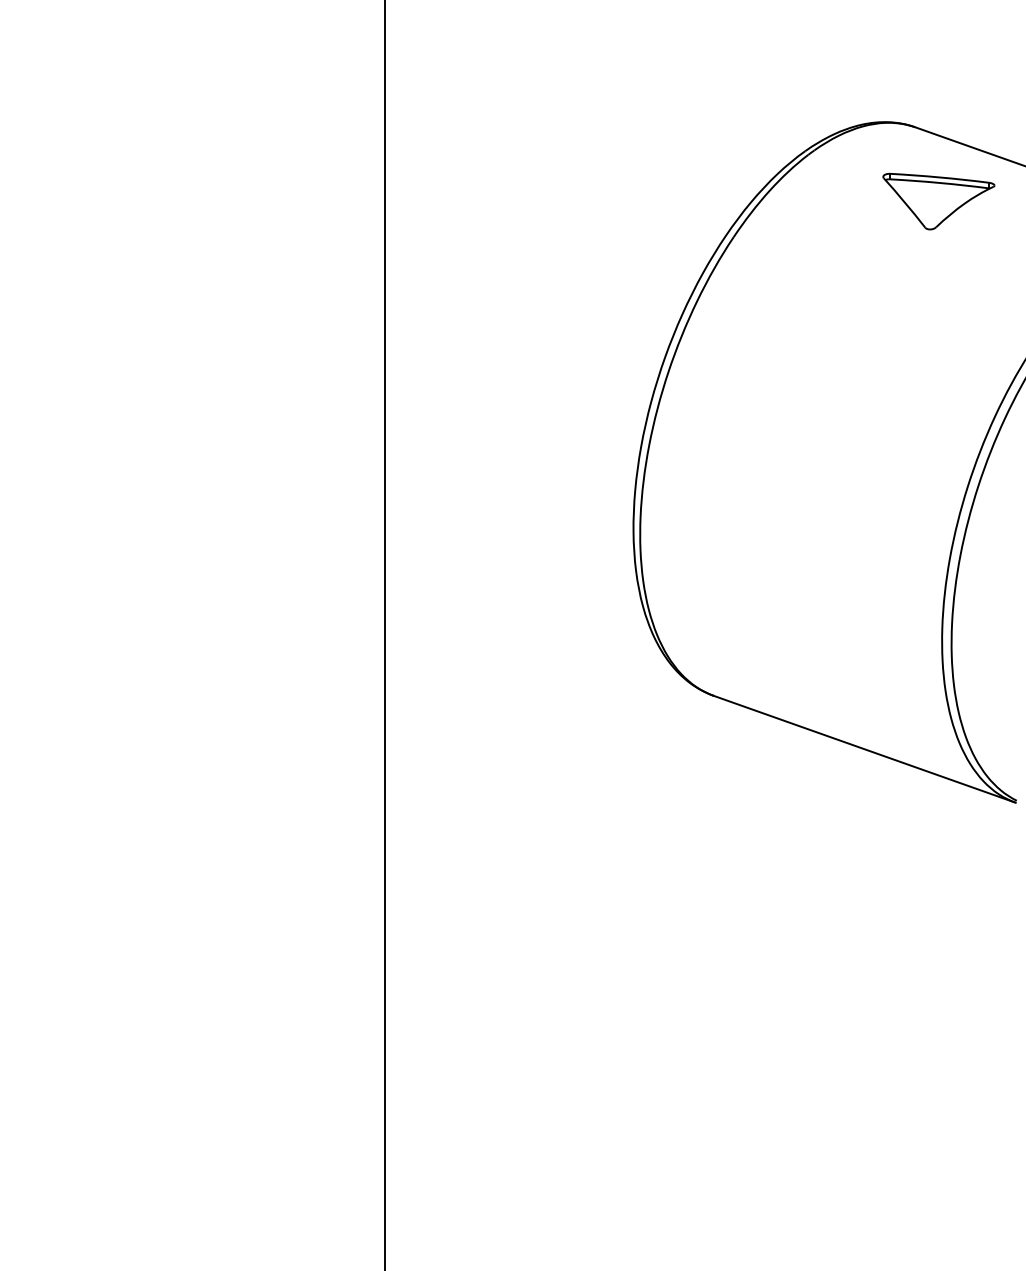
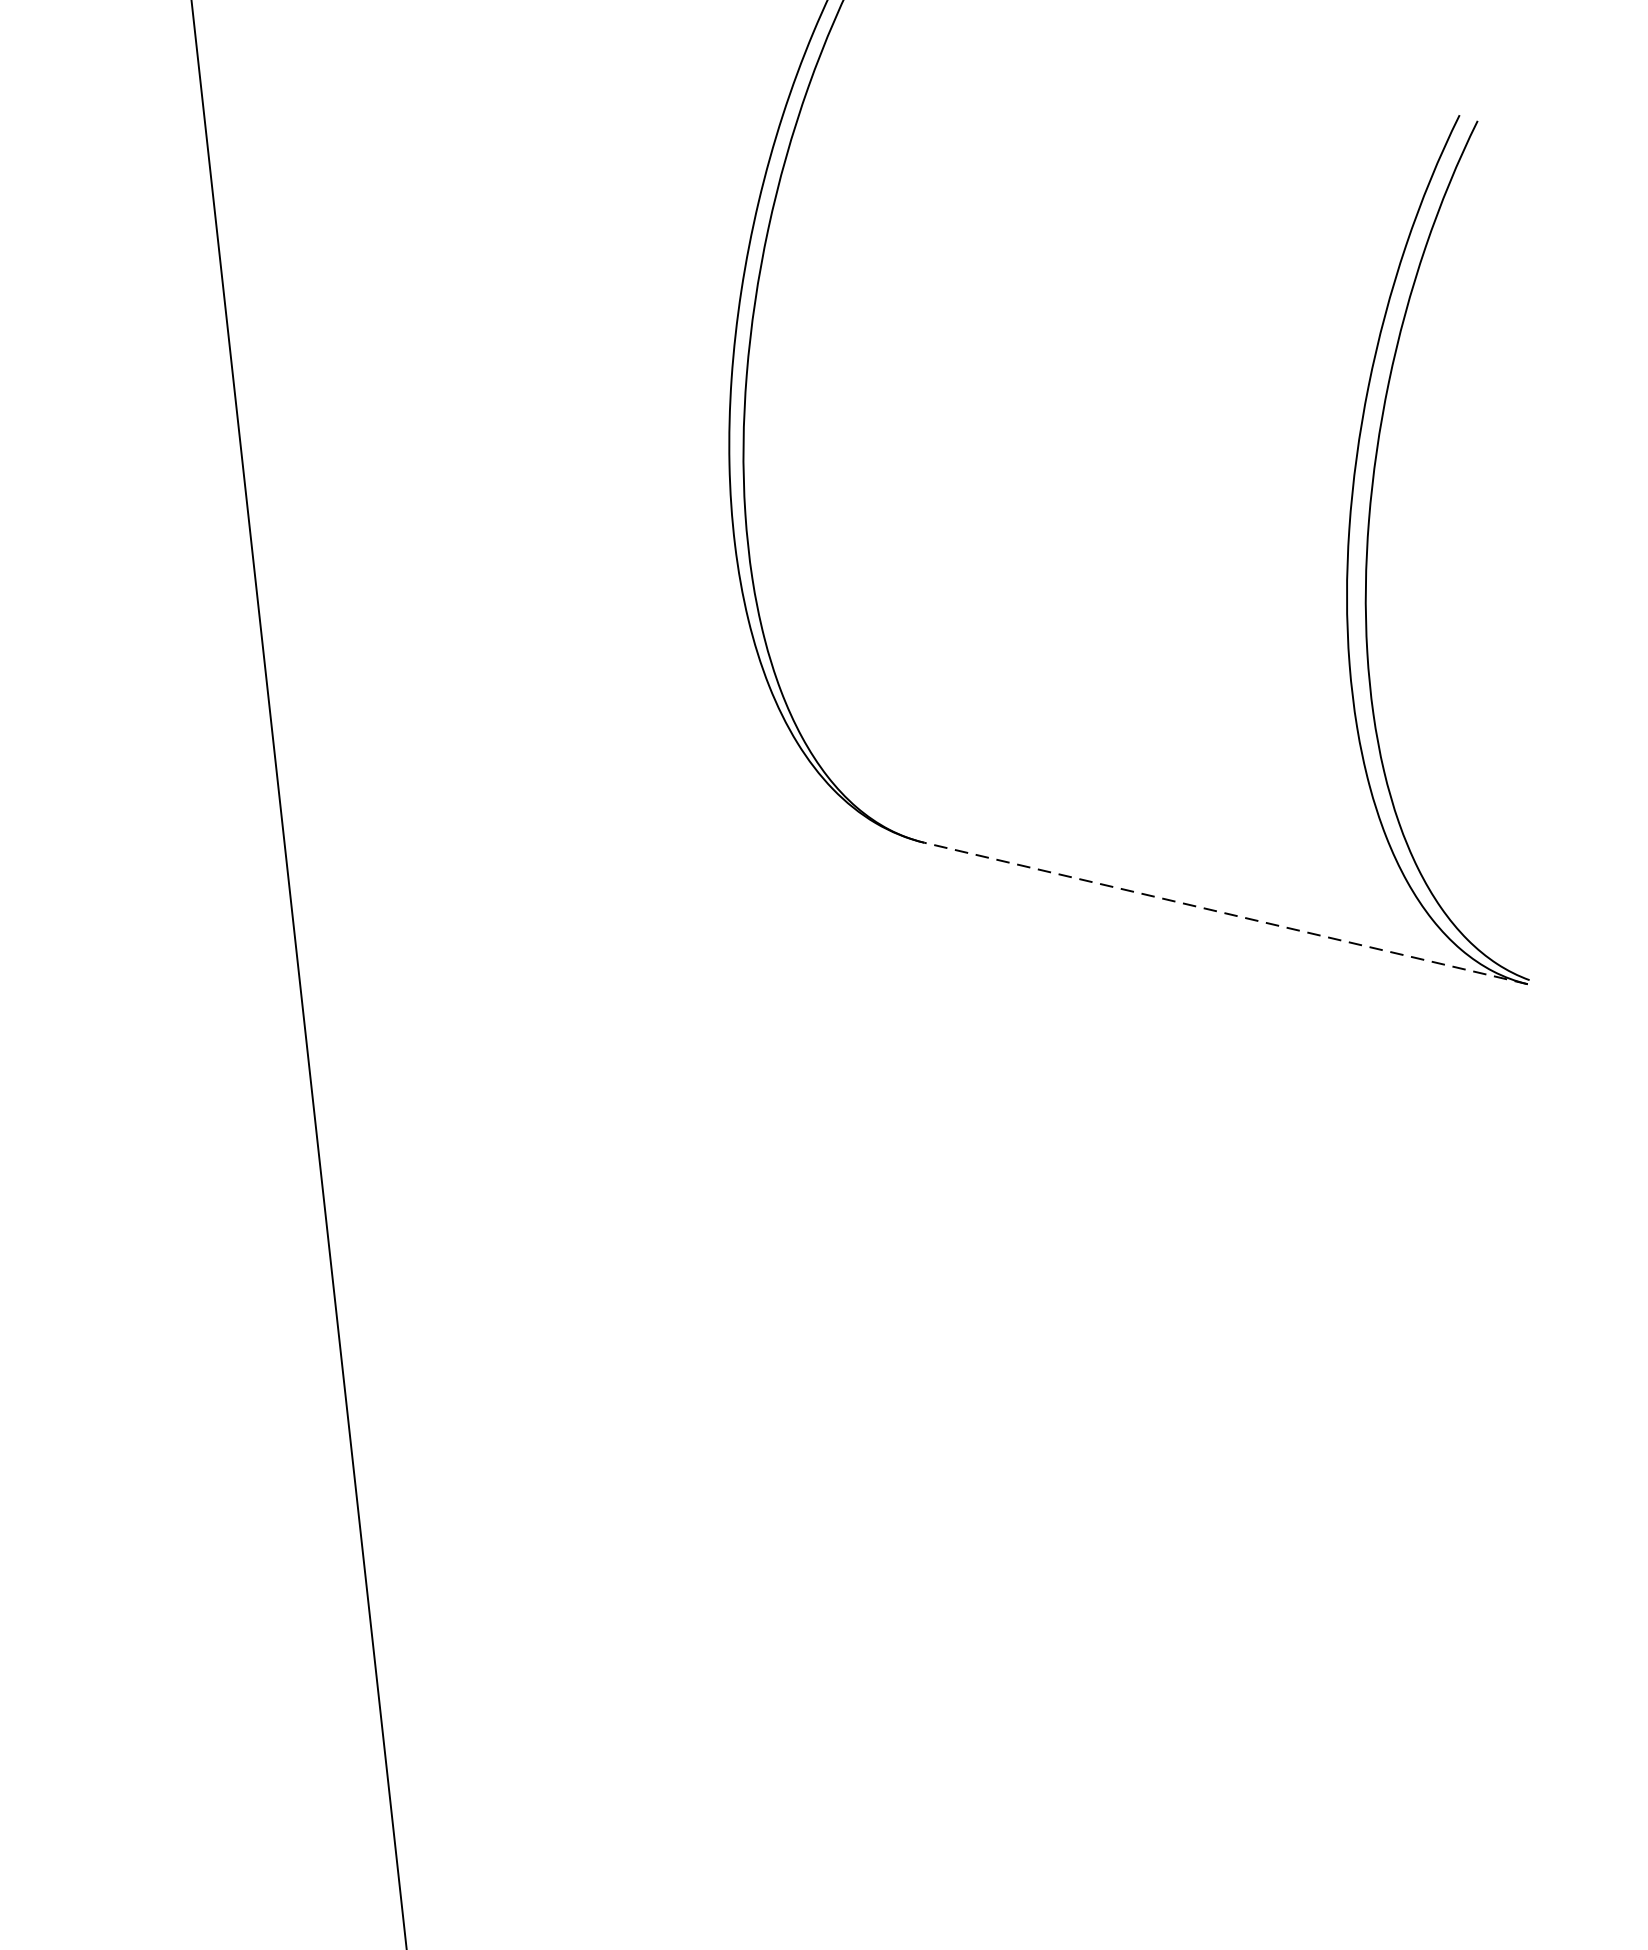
line: (864, 749) -> (1225, 913), solid -> dashed

